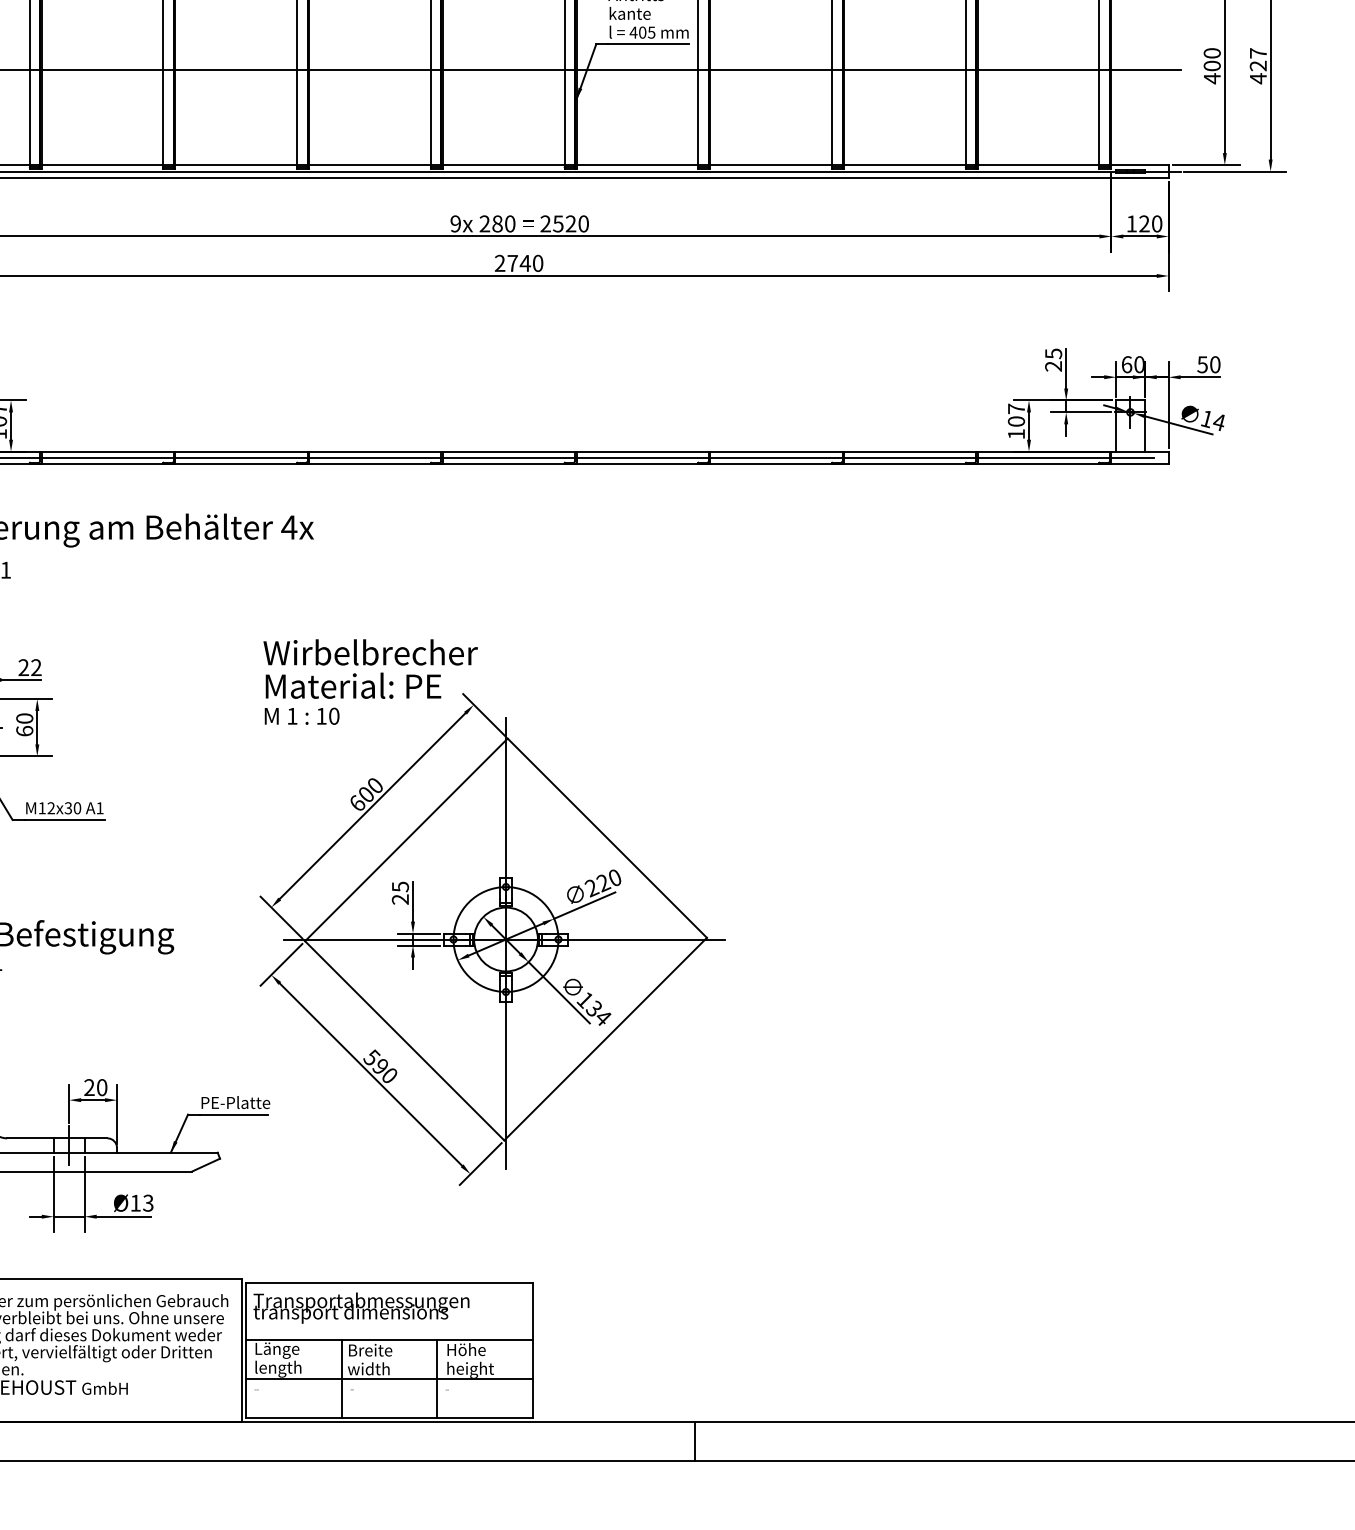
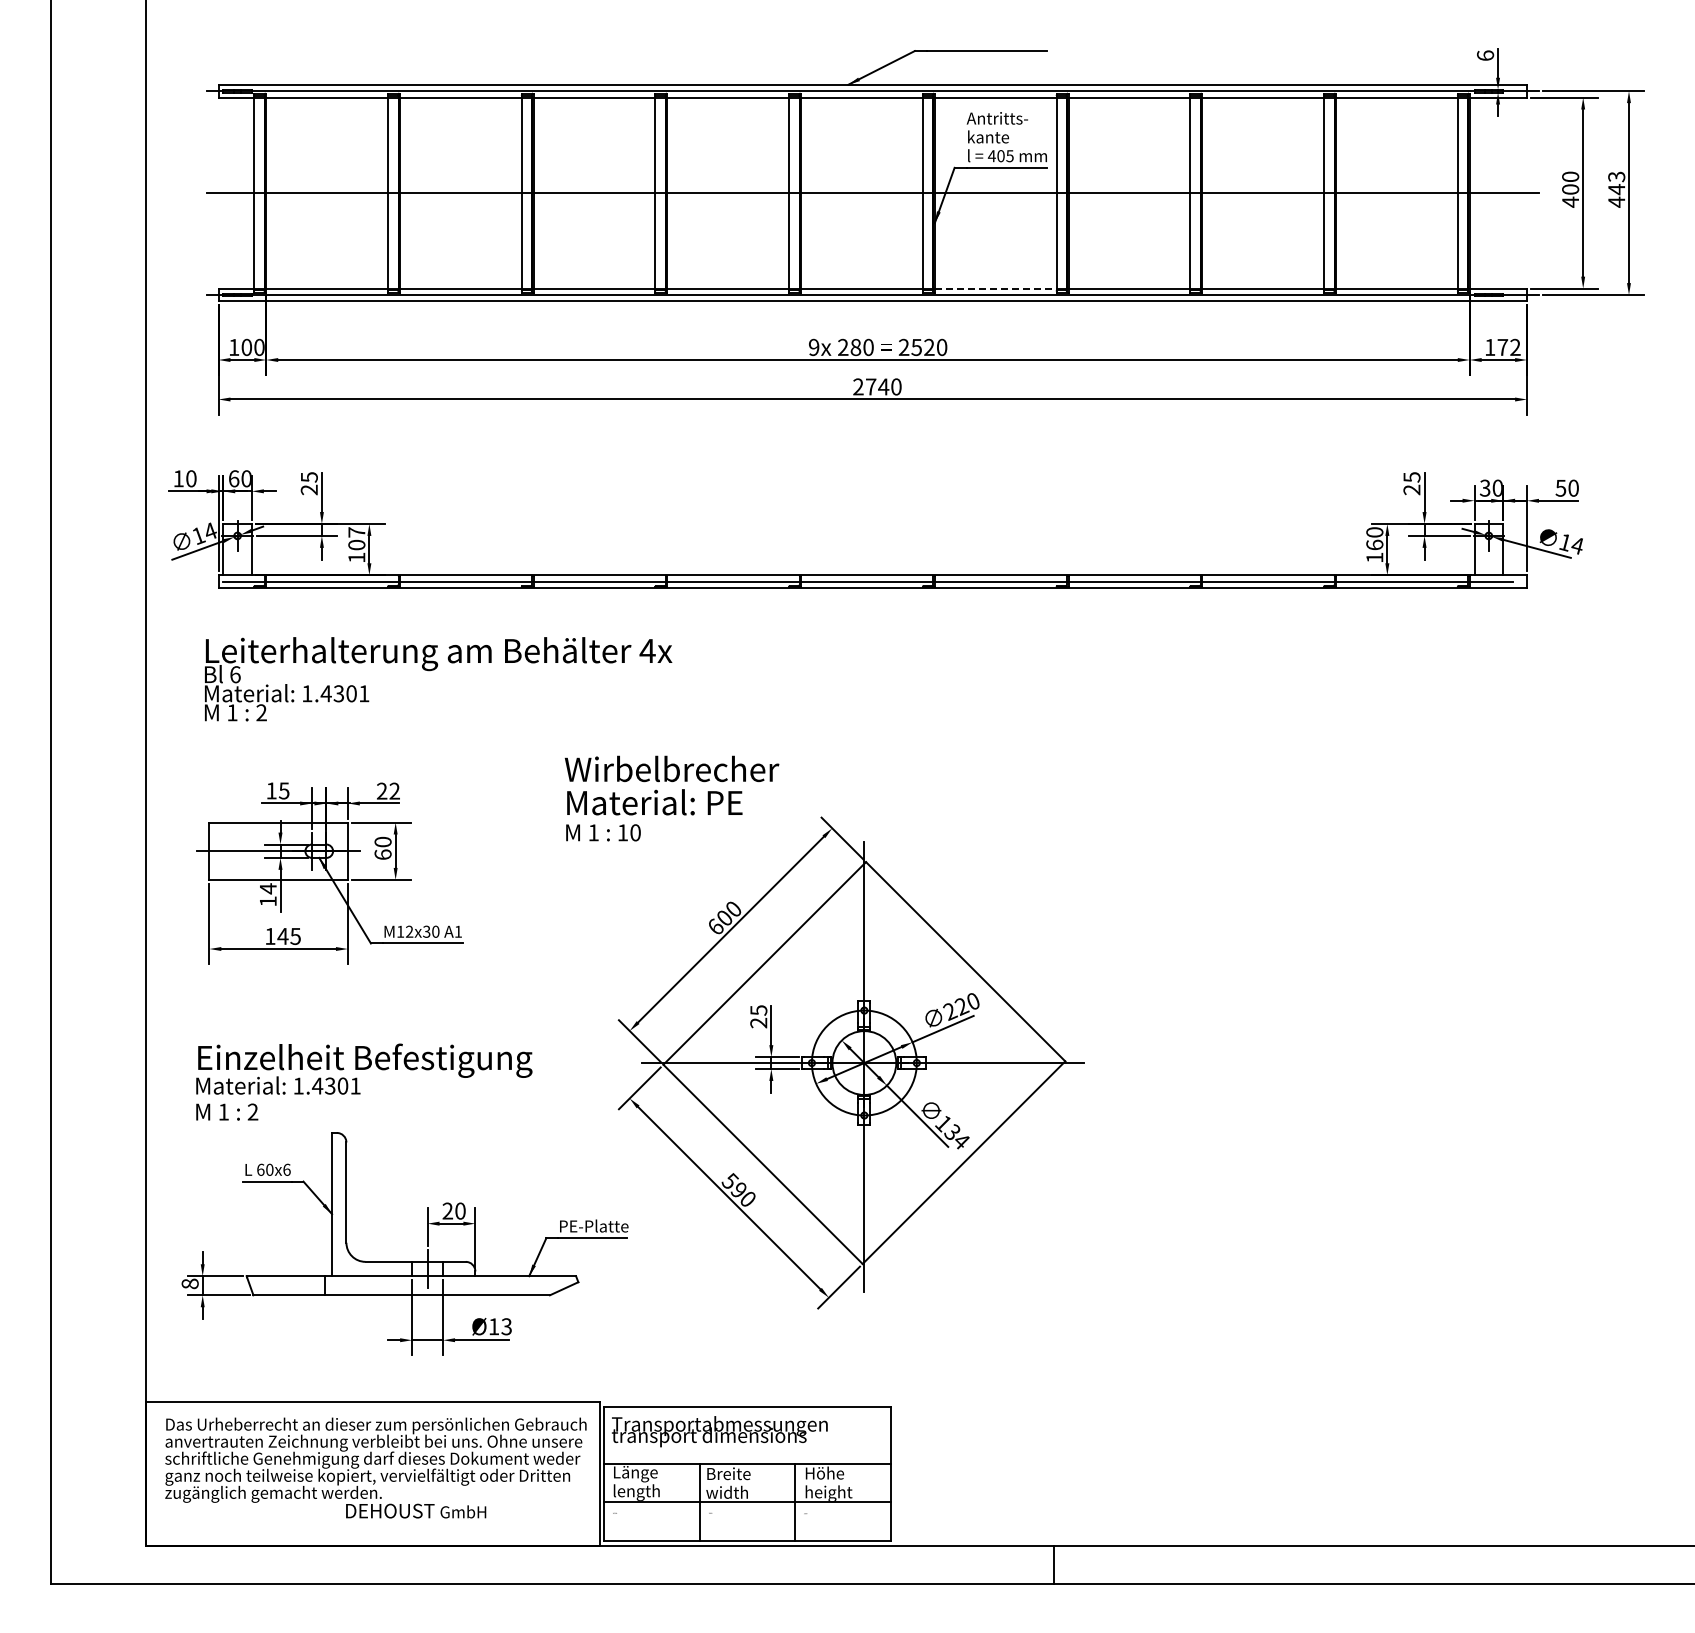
text: (1258, 59) -> (1616, 183), 427 -> 443
line: (637, 164) -> (995, 288), solid -> dashed
text: (1150, 223) -> (1508, 347), 120 -> 172
text: (1126, 363) -> (1484, 487), 60 -> 30
text: (1016, 414) -> (1374, 538), 107 -> 160
text: (370, 681) -> (671, 798), moved

